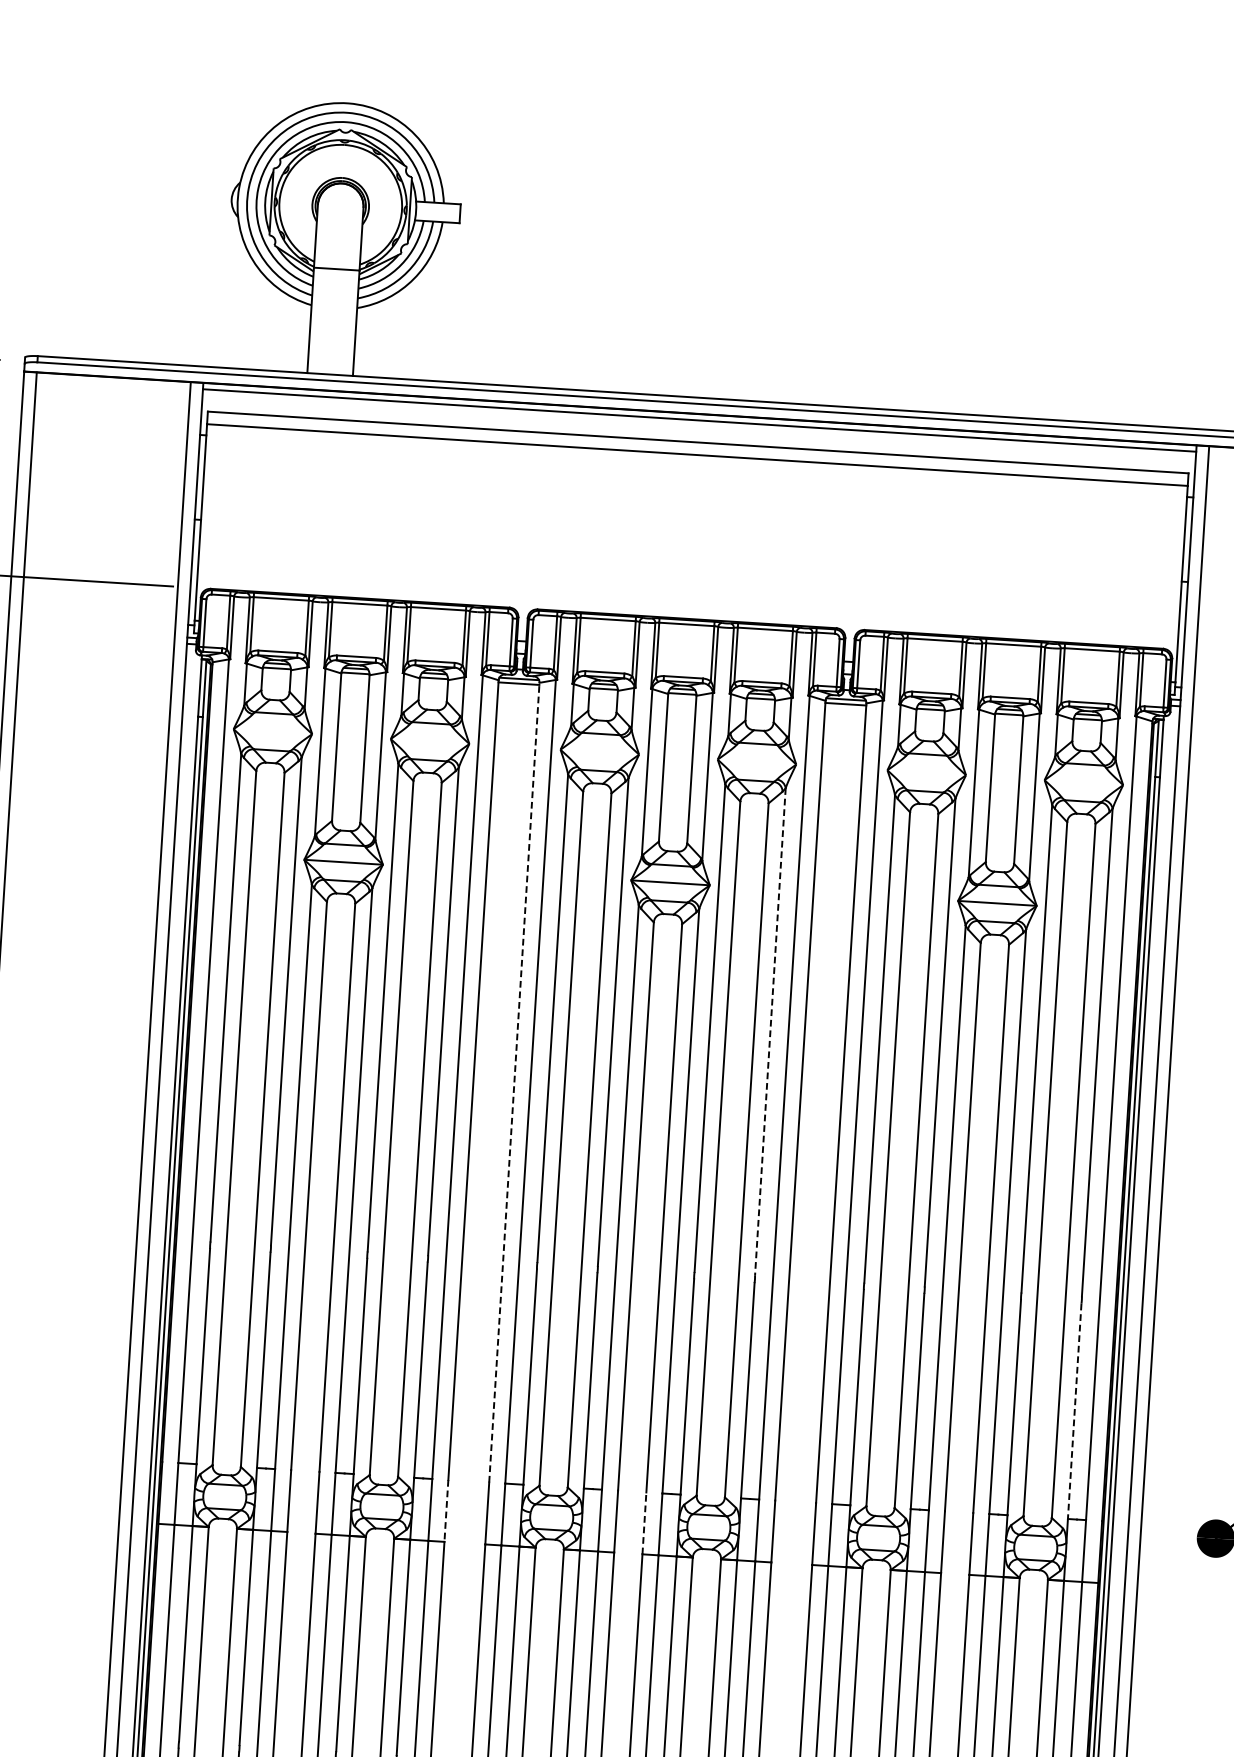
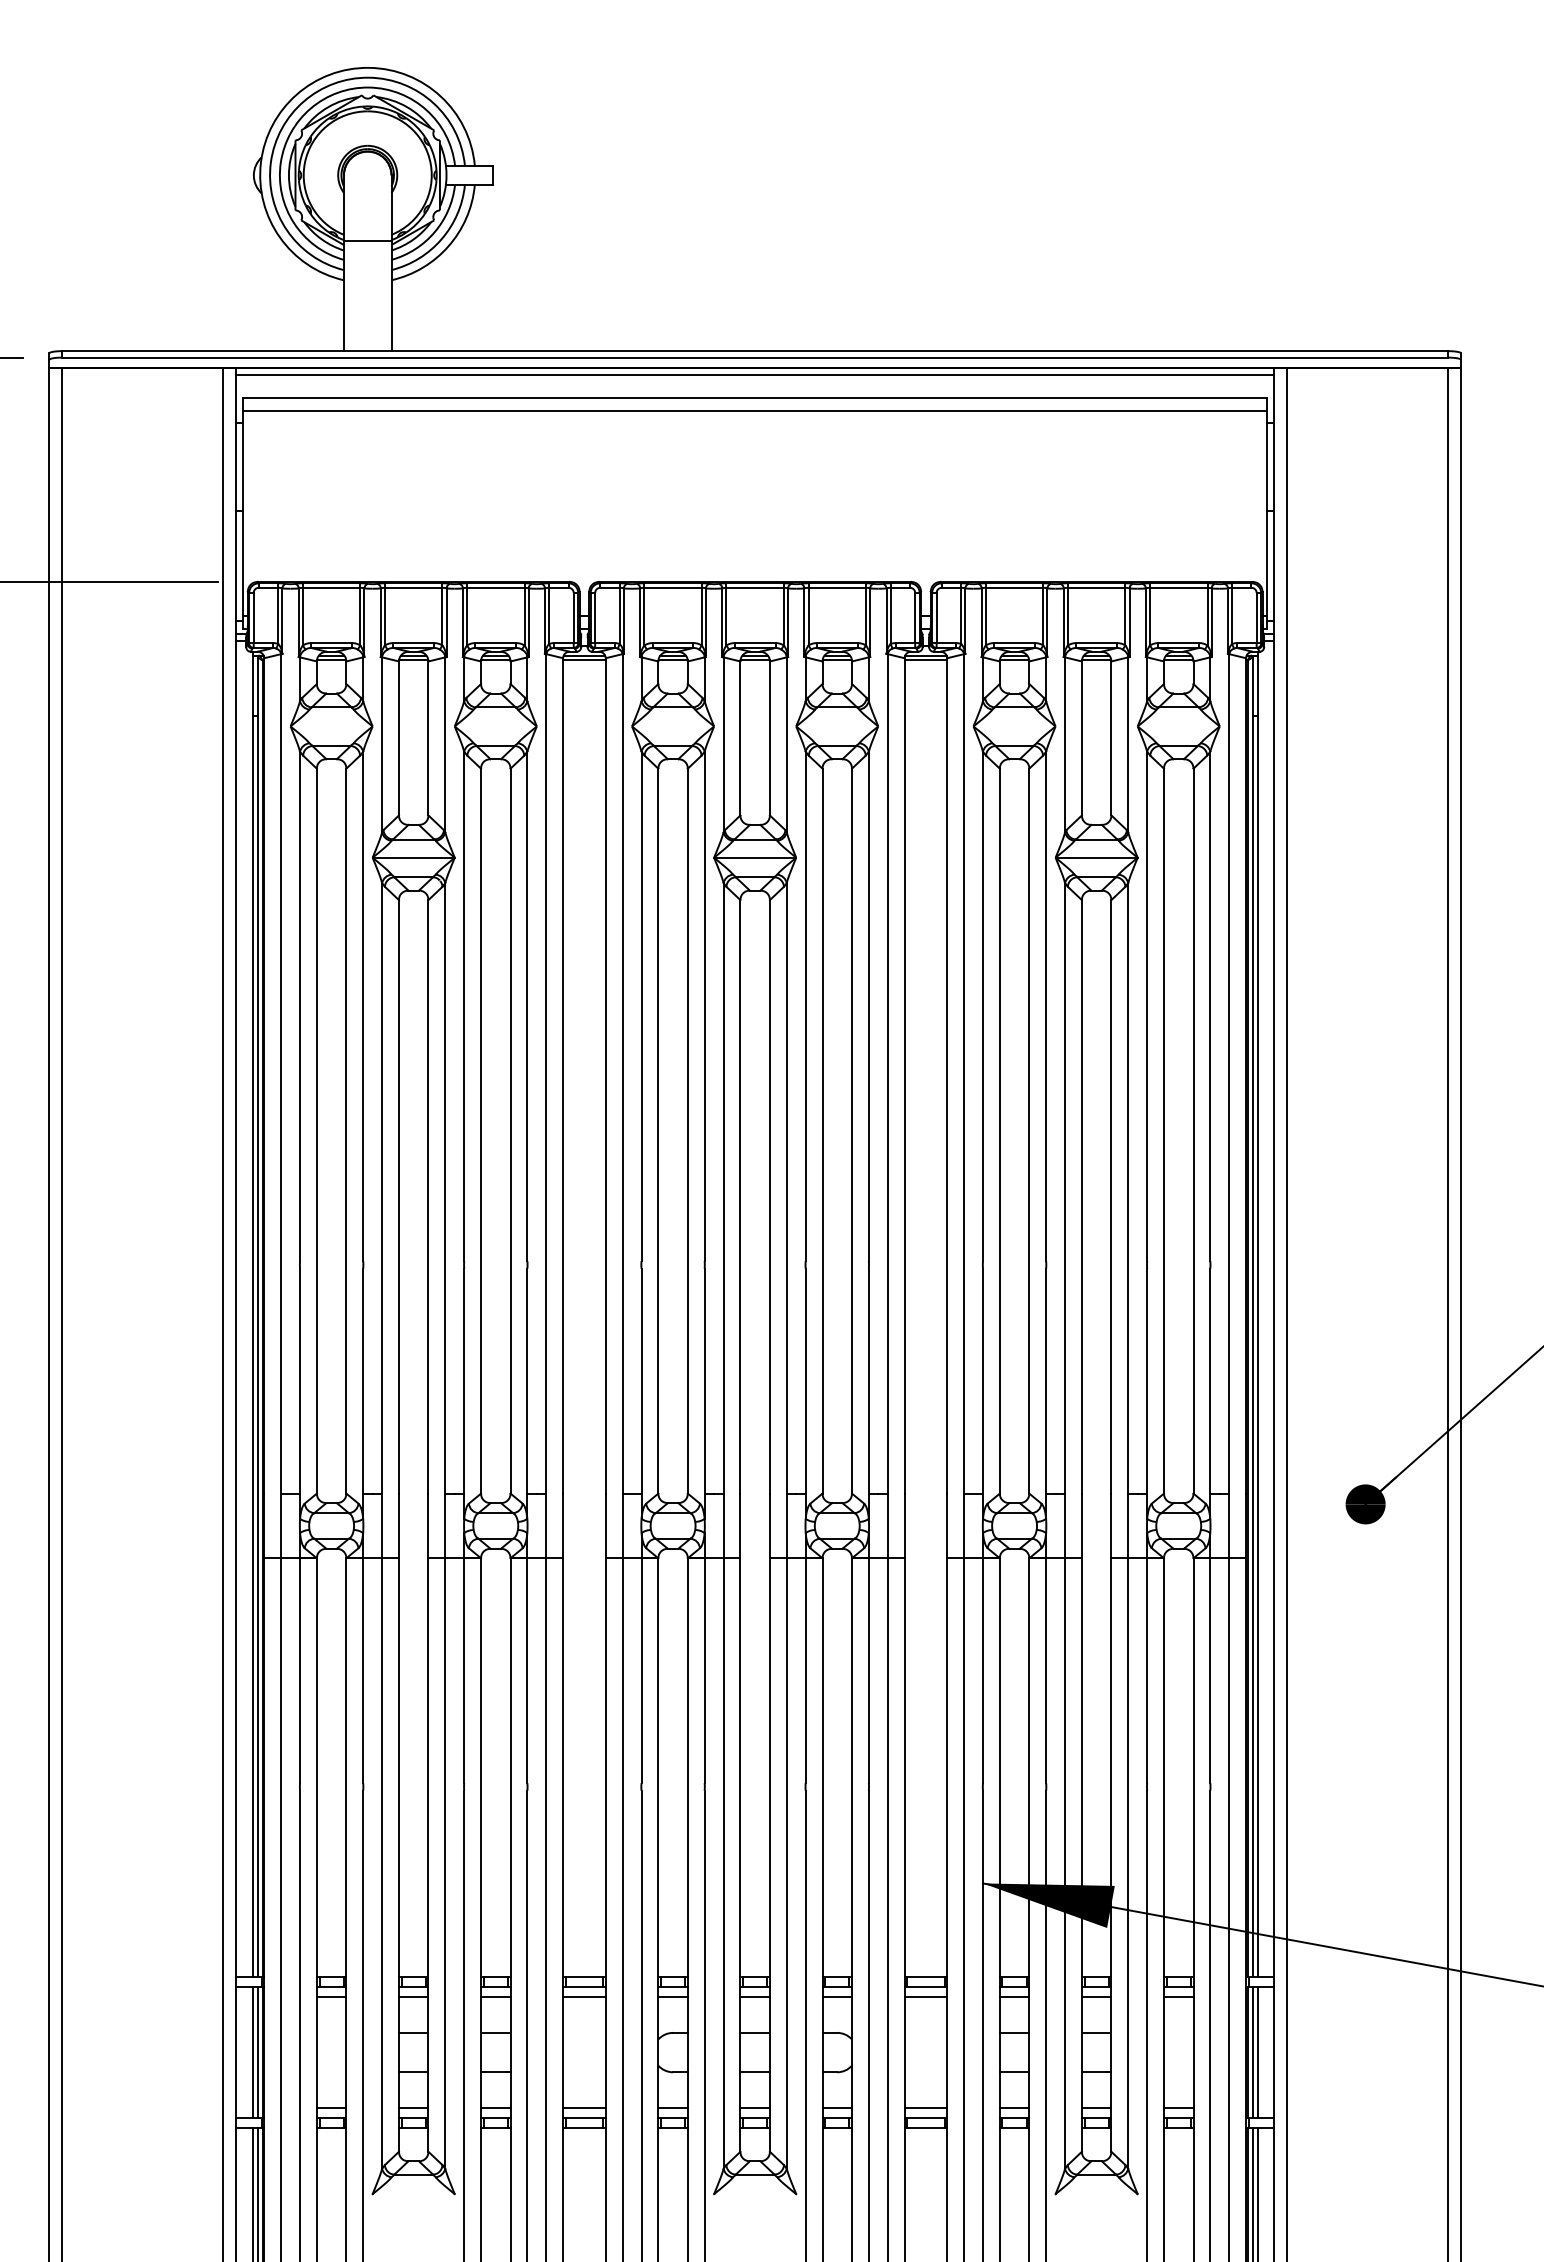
line: (770, 1032) -> (868, 1006), dashed -> solid
line: (514, 1082) -> (605, 1075), dashed -> solid
line: (1074, 1411) -> (1210, 1381), dashed -> solid
line: (446, 1511) -> (563, 1526), dashed -> solid
line: (644, 1522) -> (769, 1525), dashed -> solid

